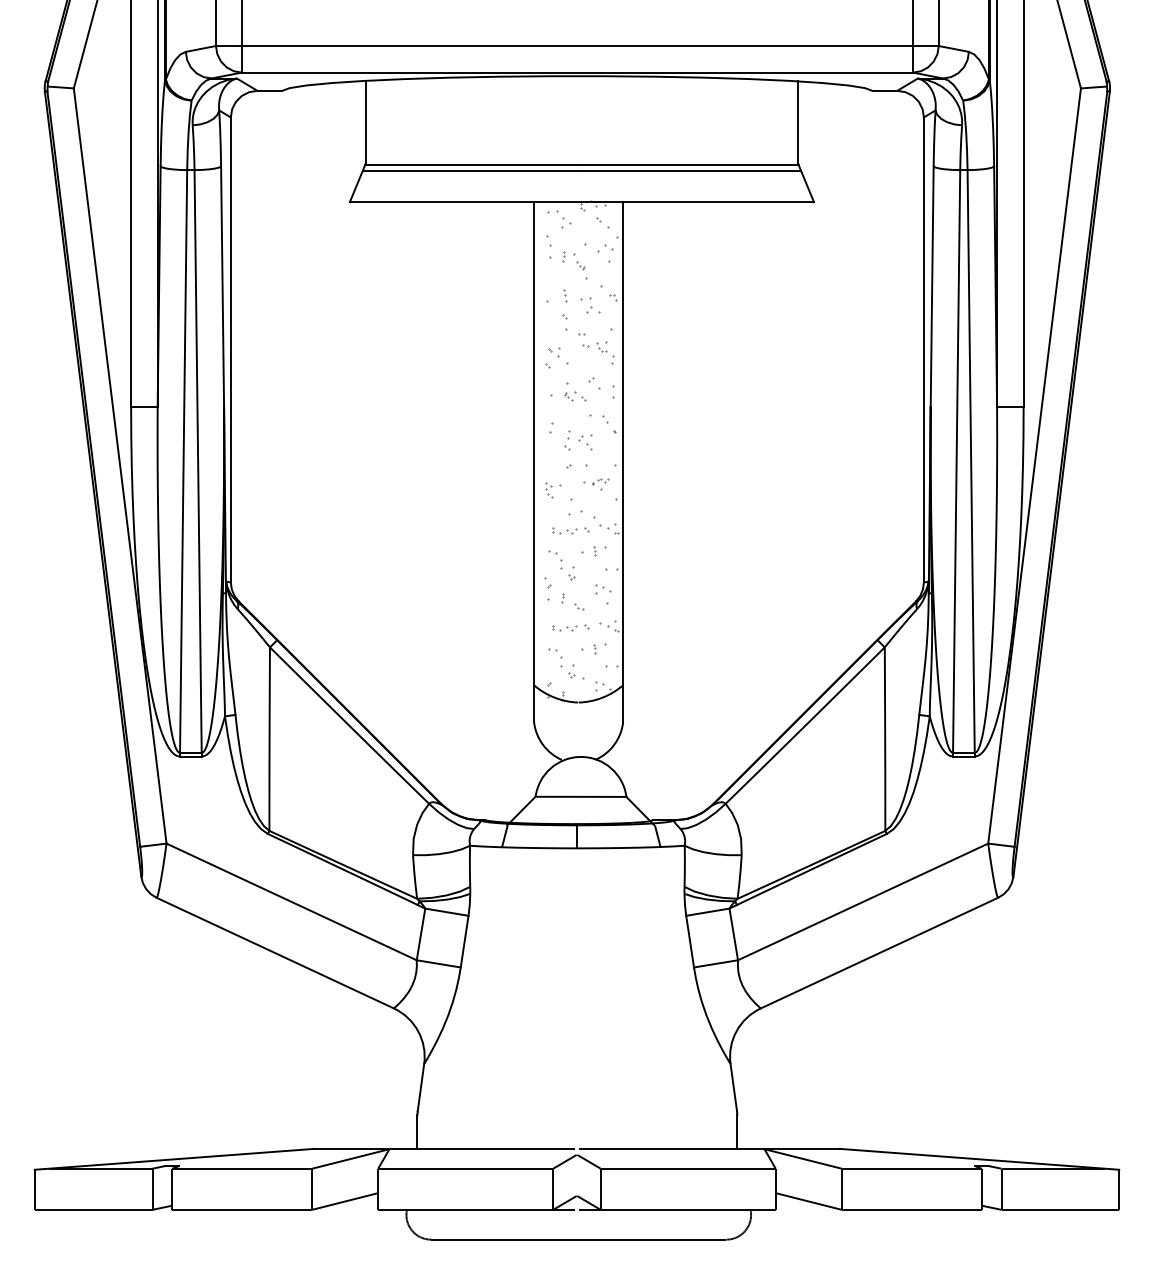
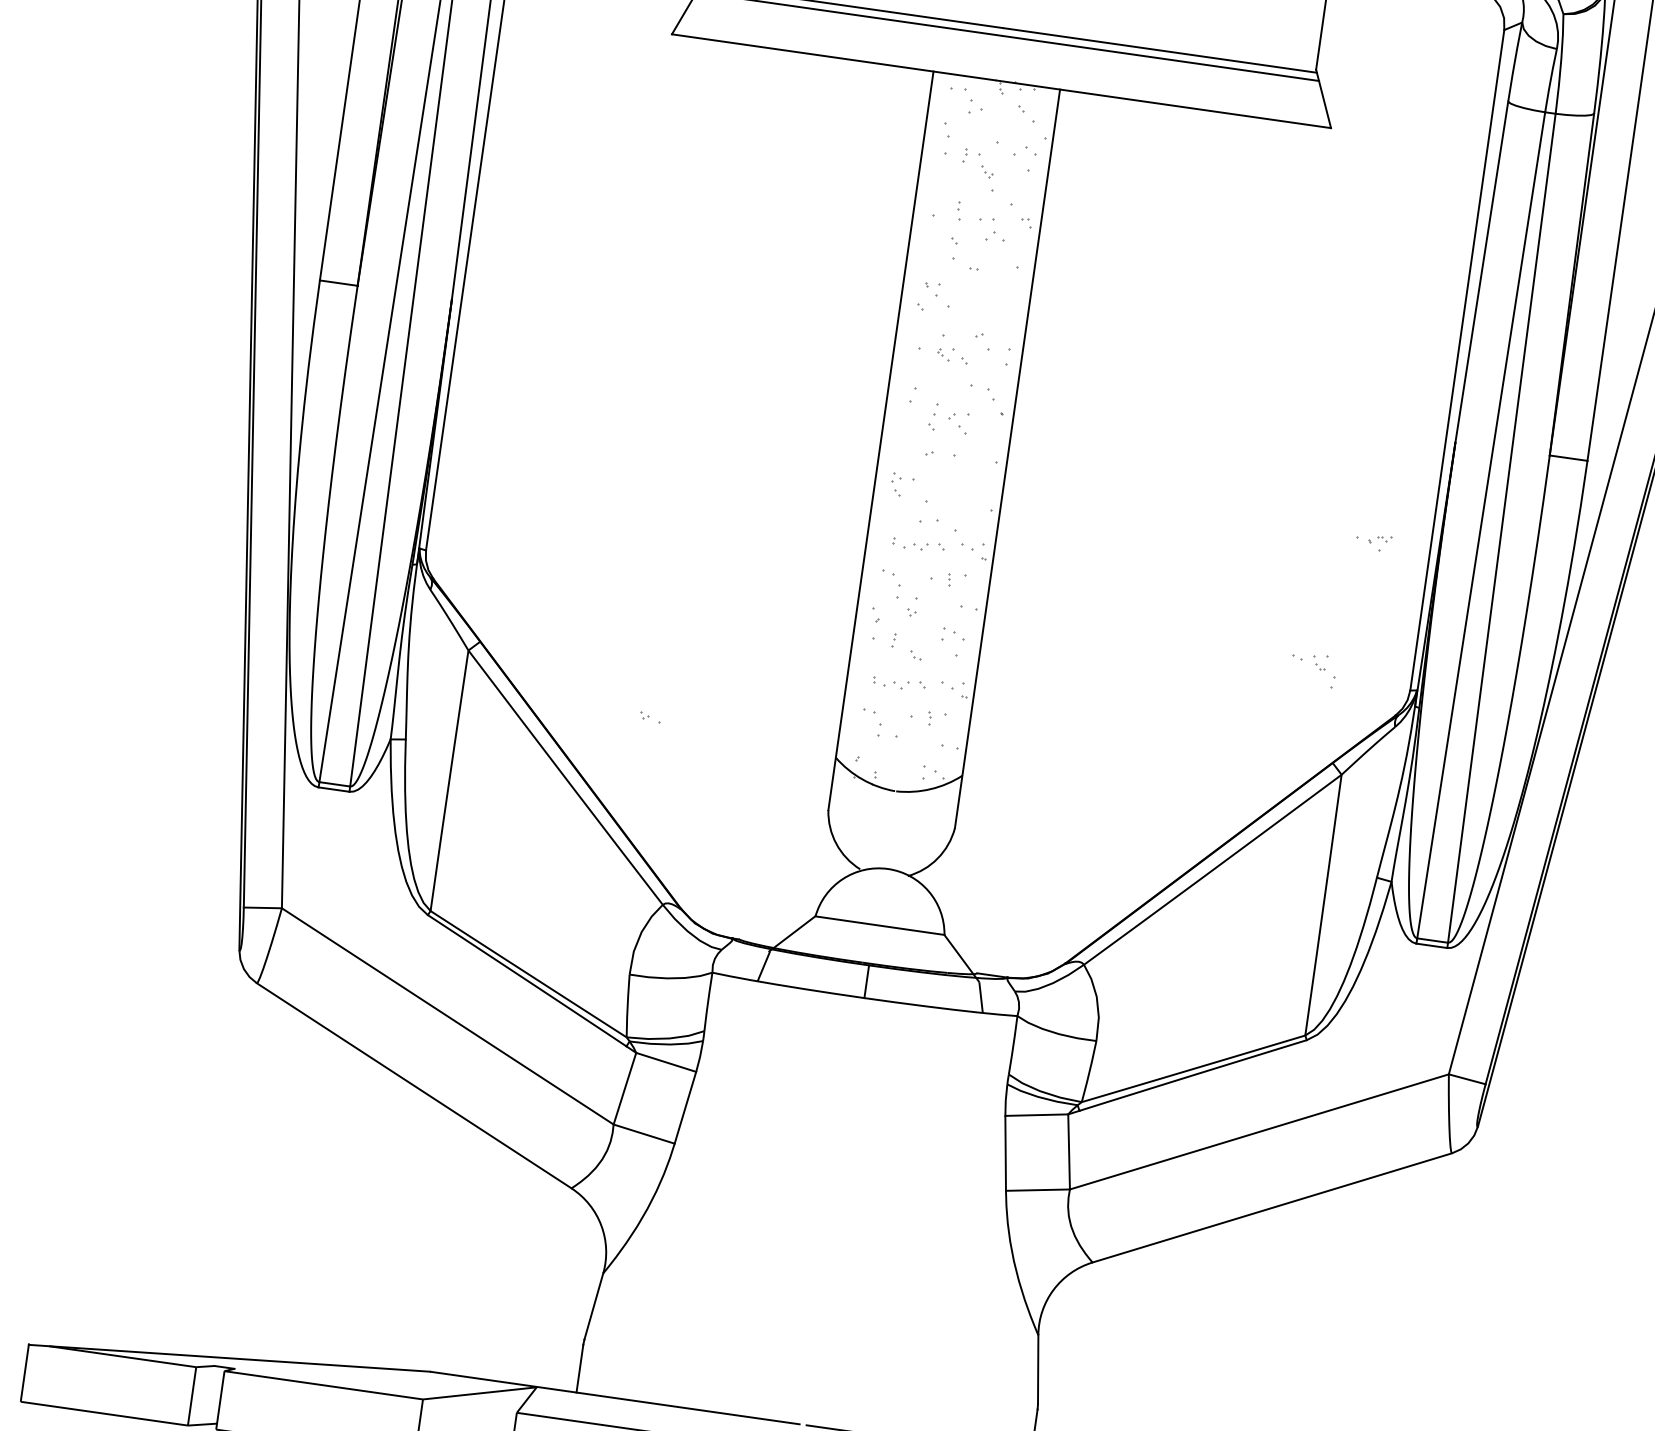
part: (598, 352) -> (1314, 669), moved
part: (596, 484) -> (1374, 543), moved
part: (576, 675) -> (650, 717), moved

